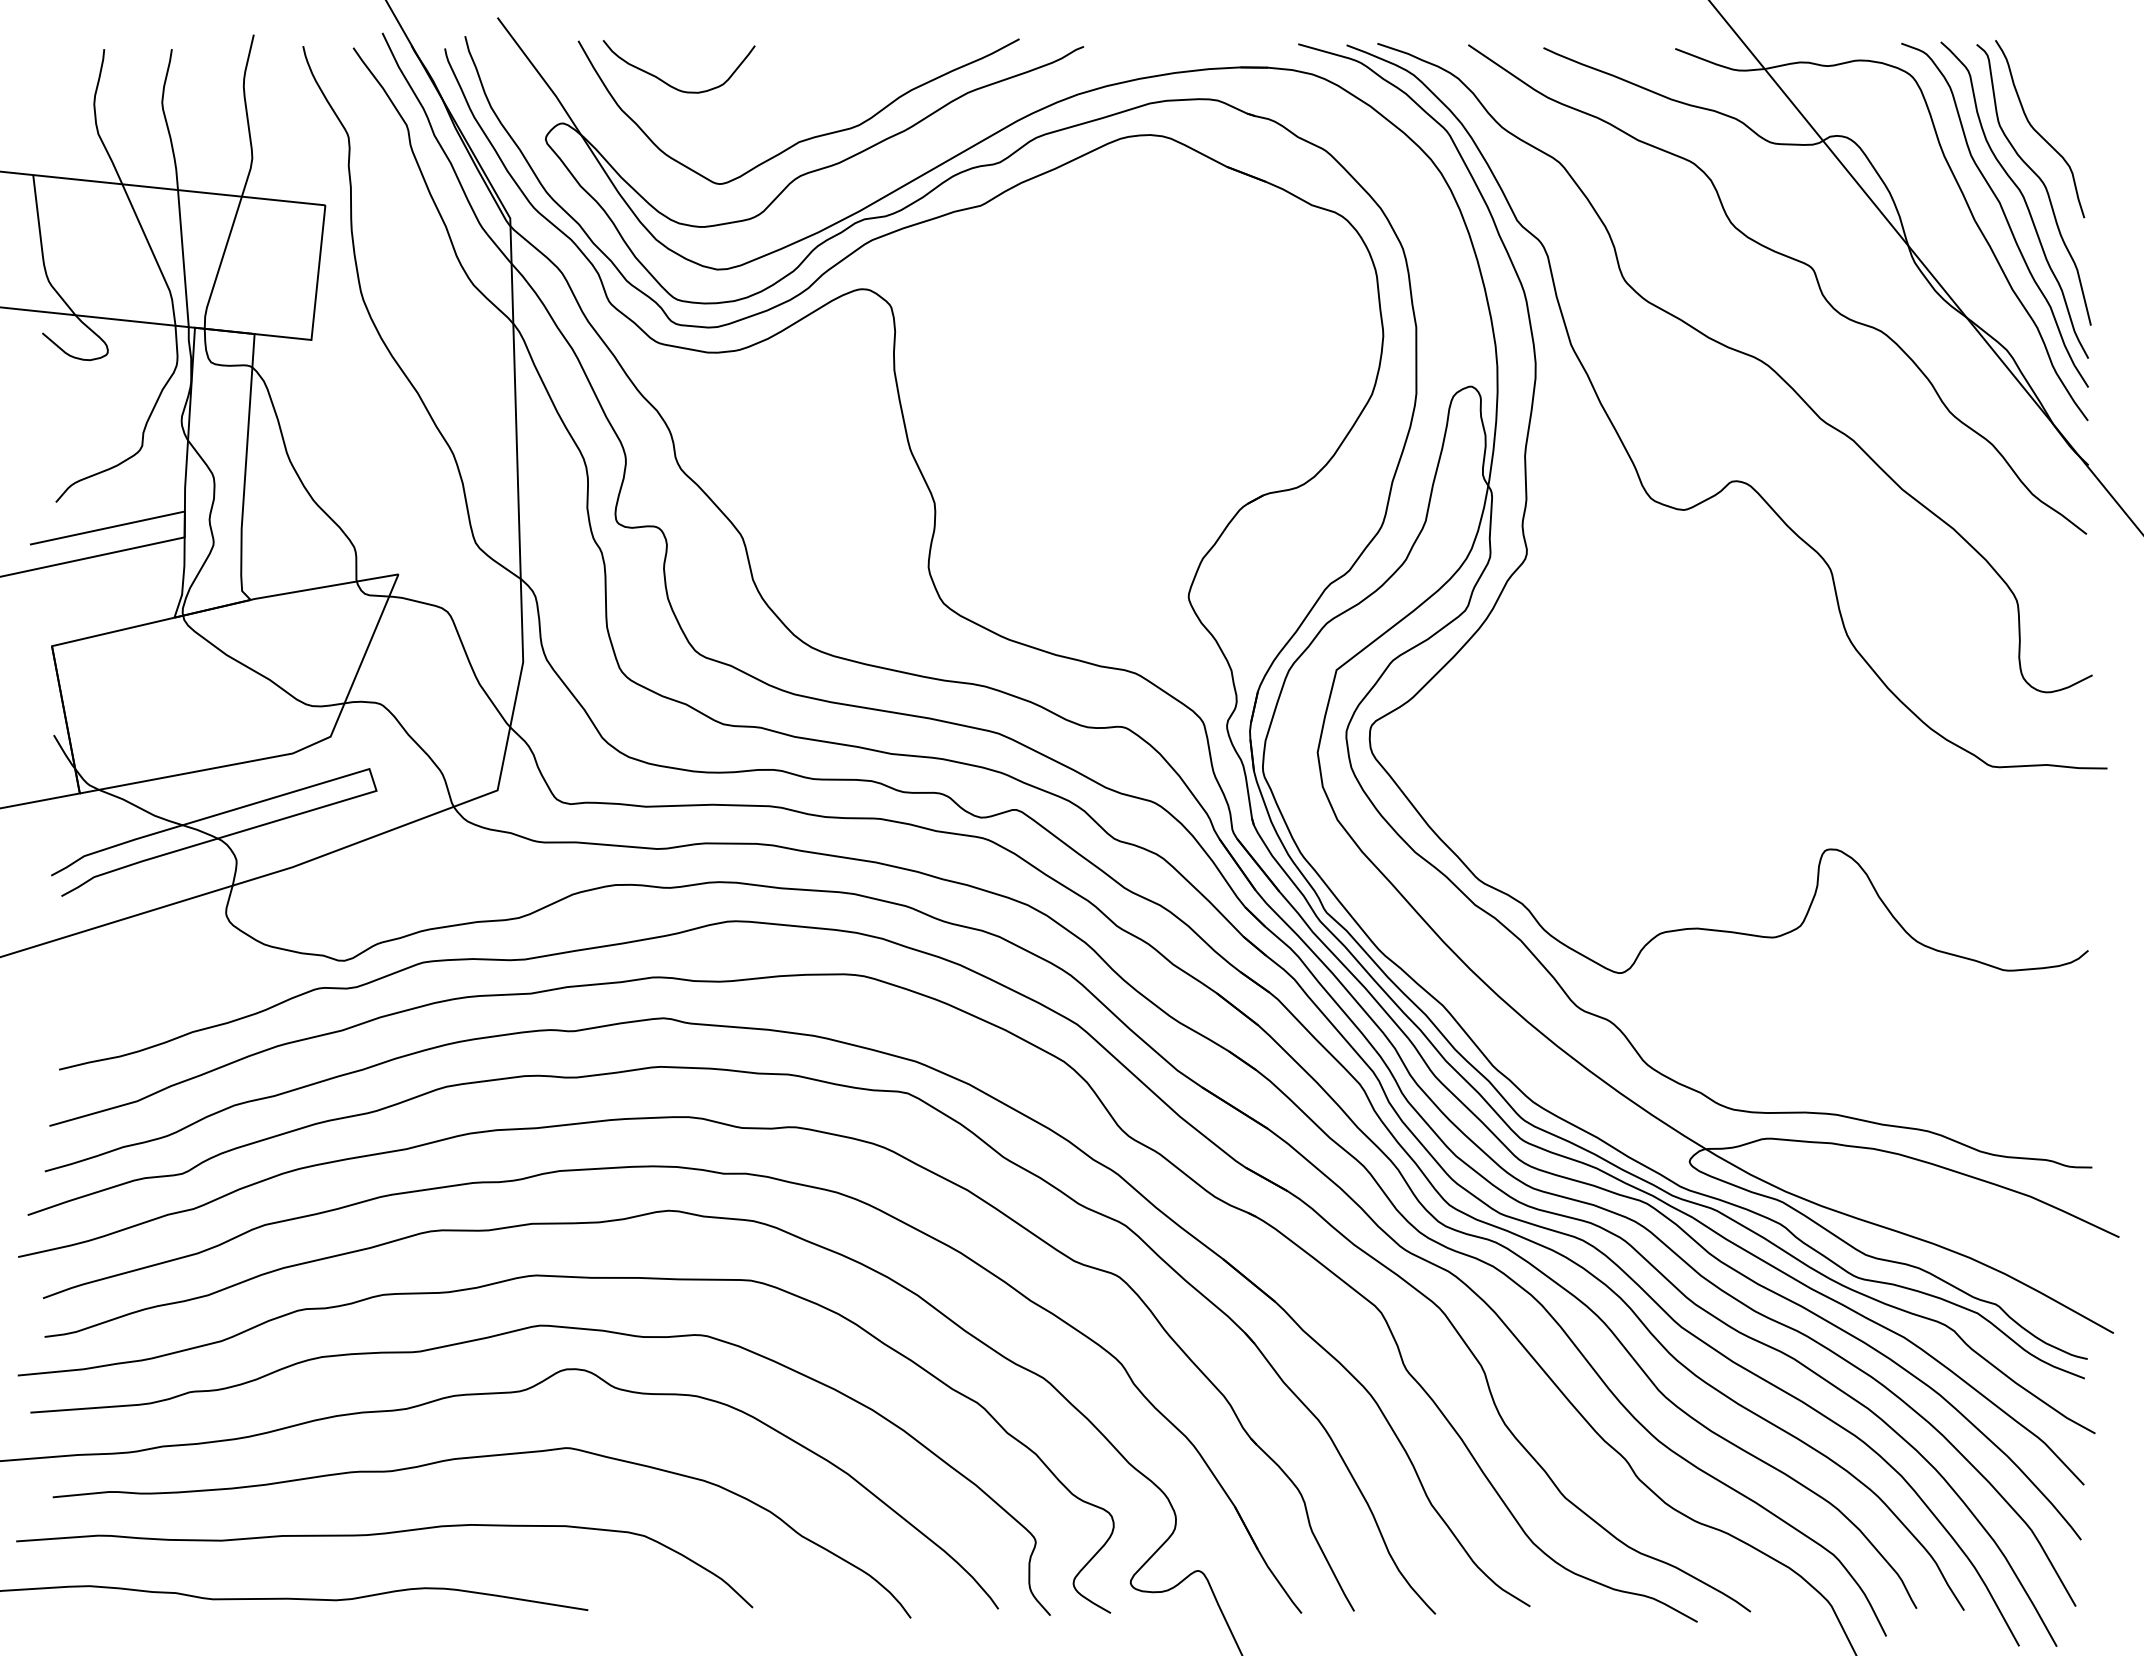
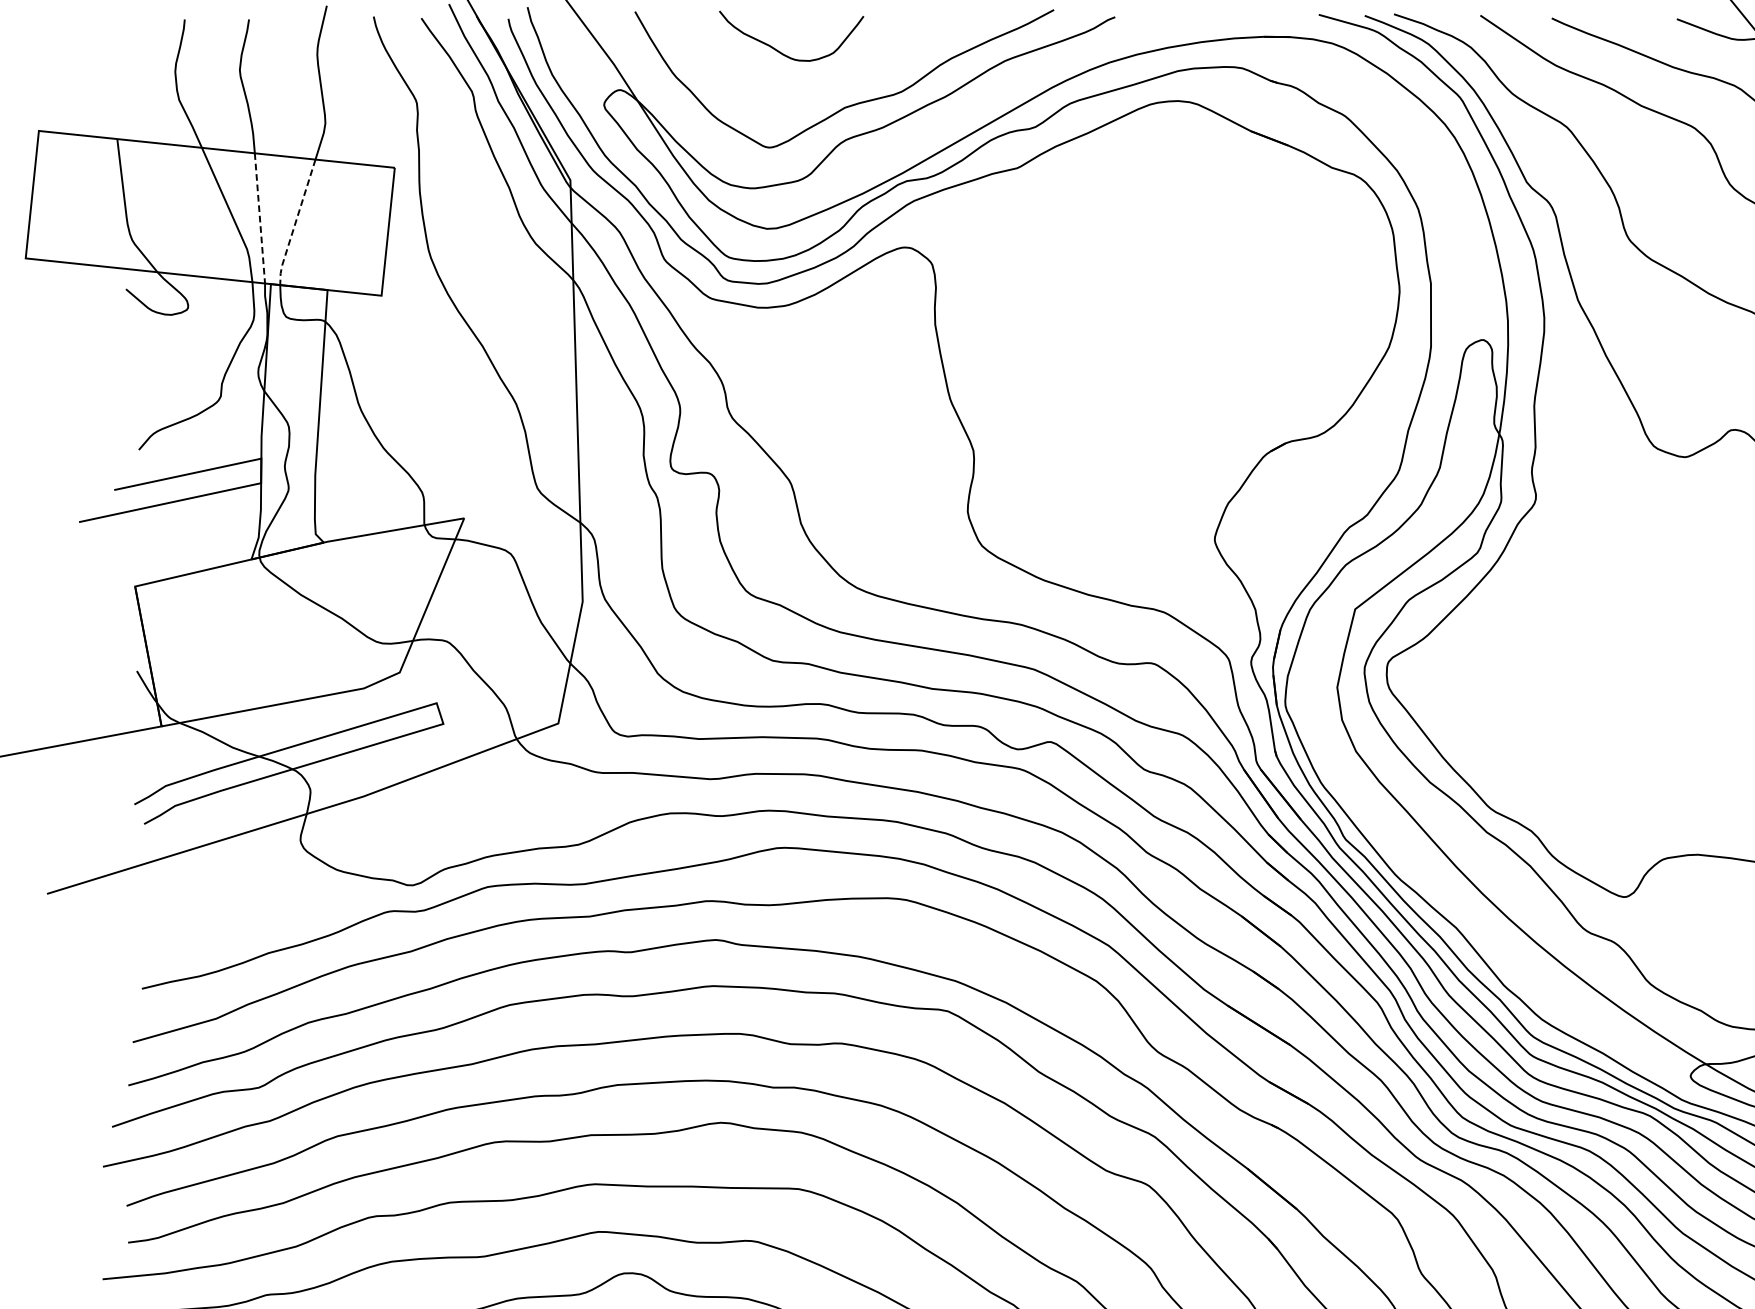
curve: (668, 83) -> (781, 52), moved
line: (183, 258) -> (260, 218), solid -> dashed
line: (220, 264) -> (295, 224), solid -> dashed

